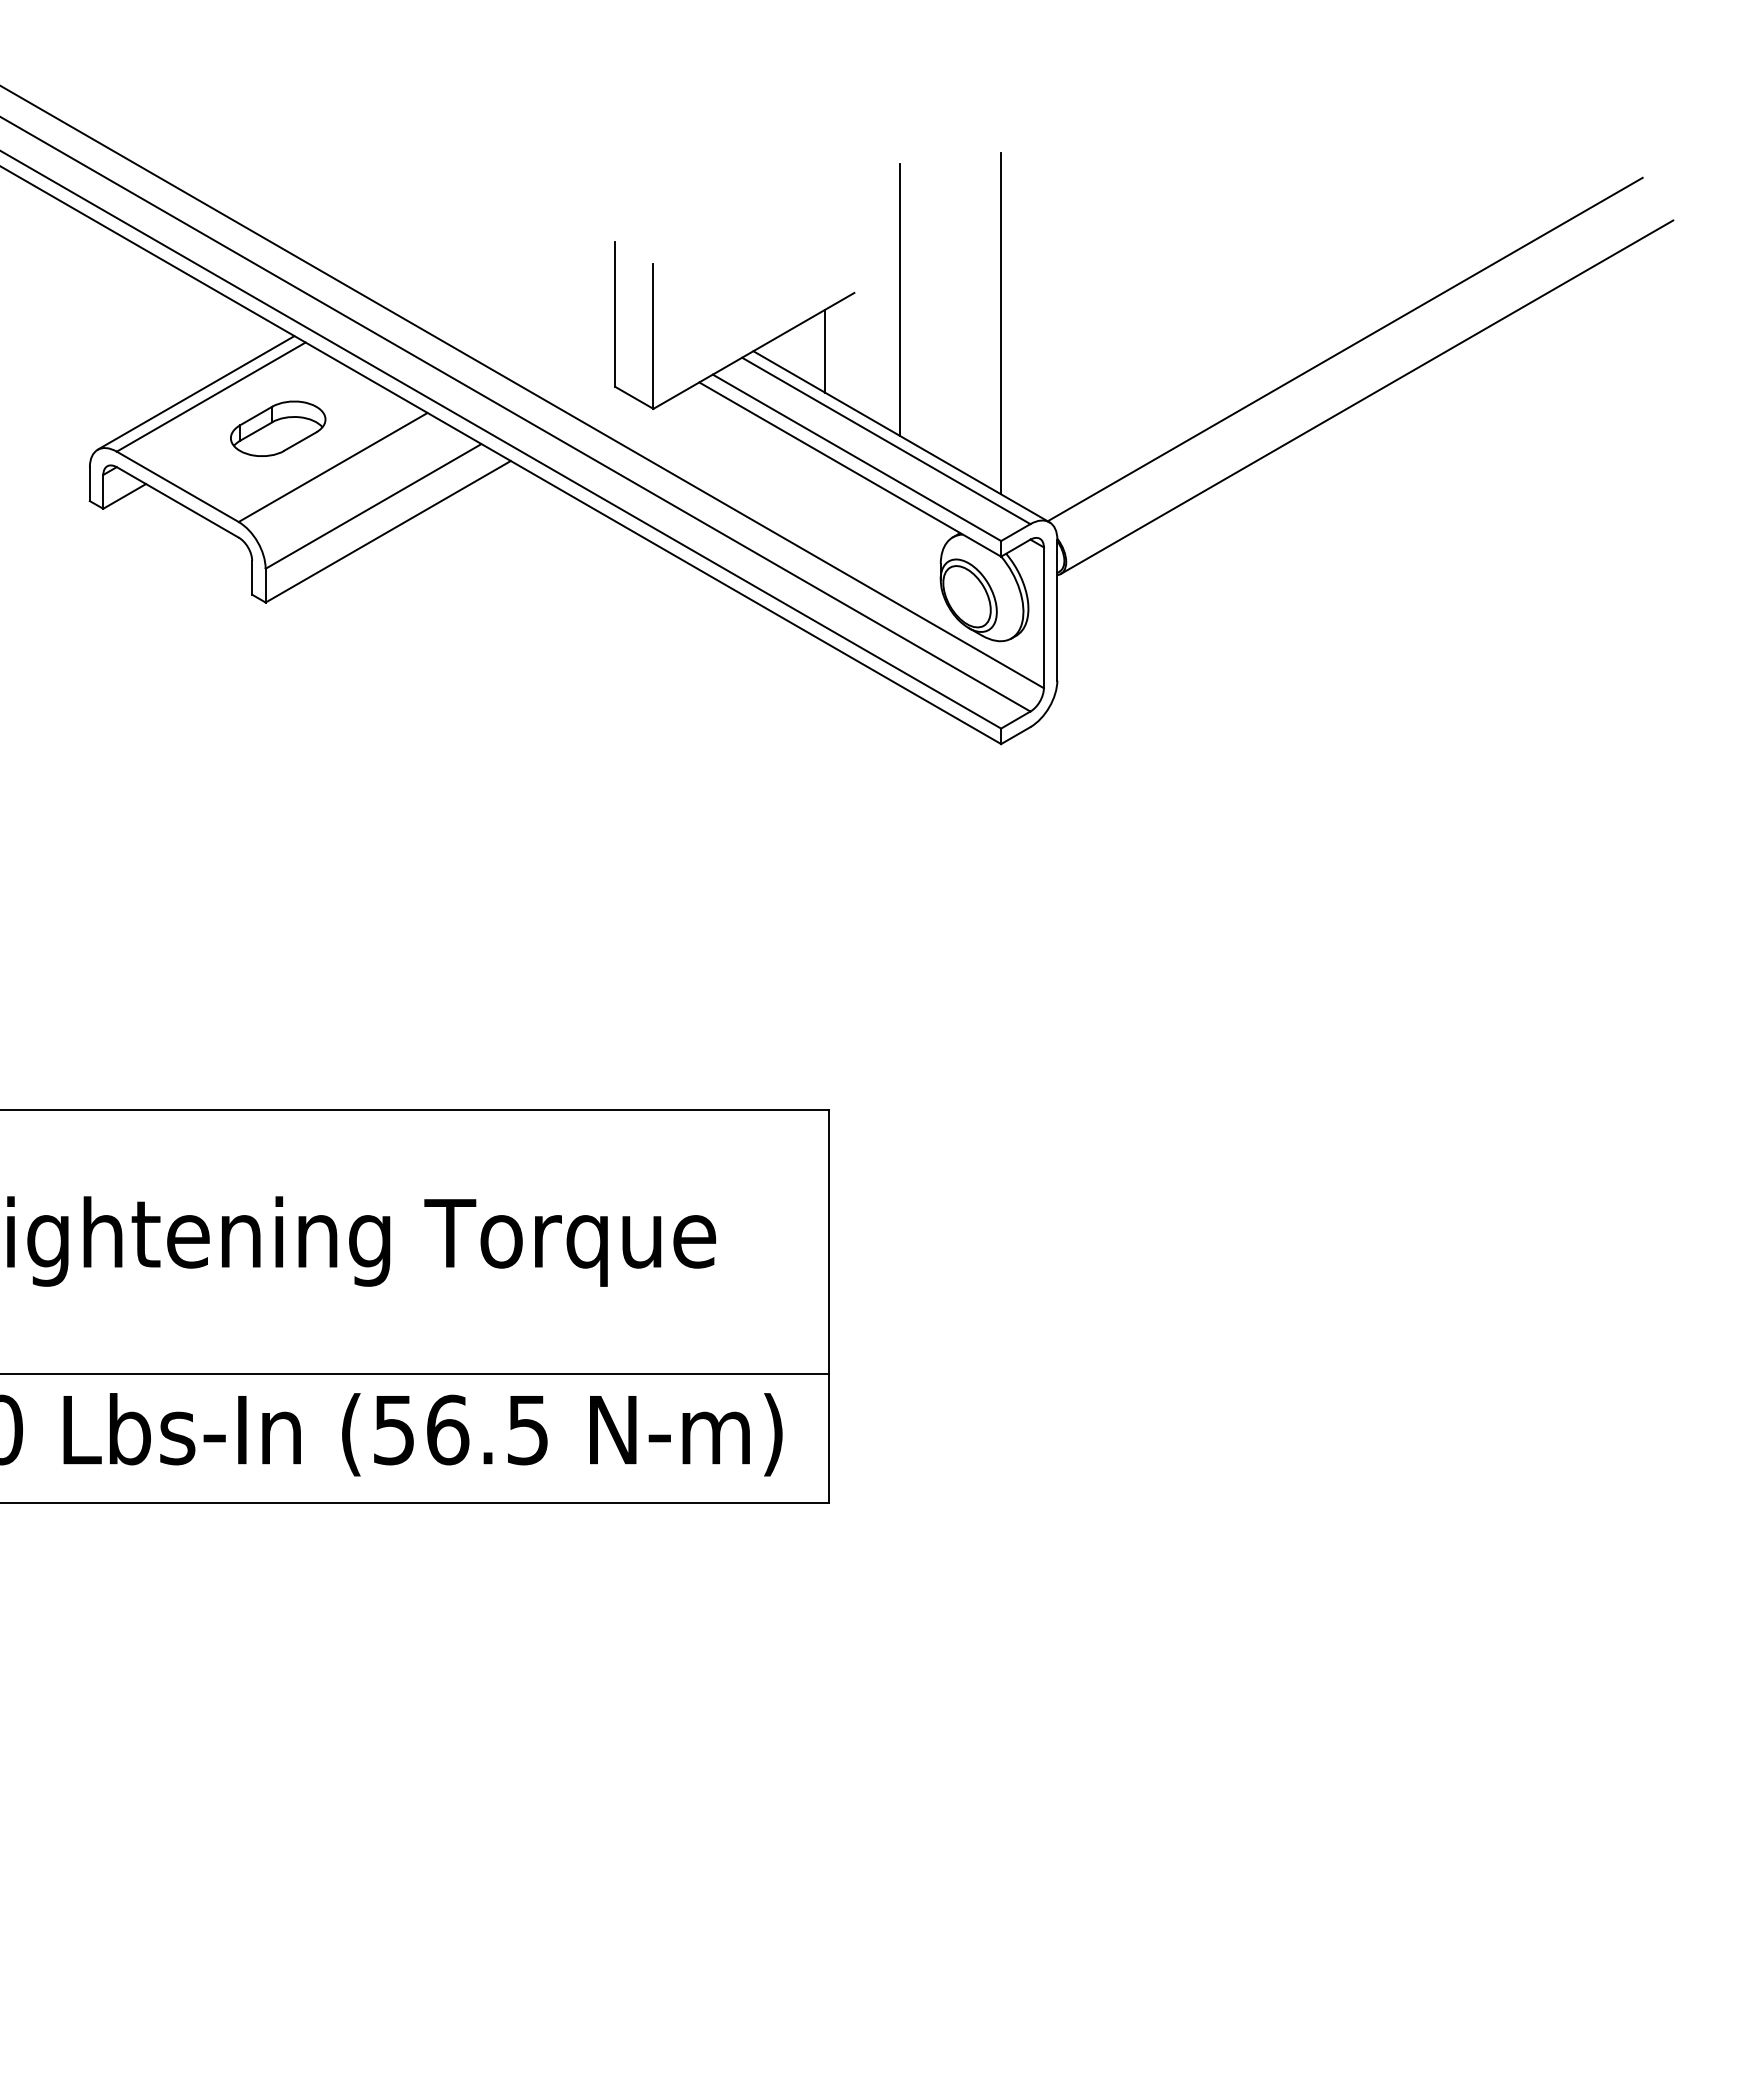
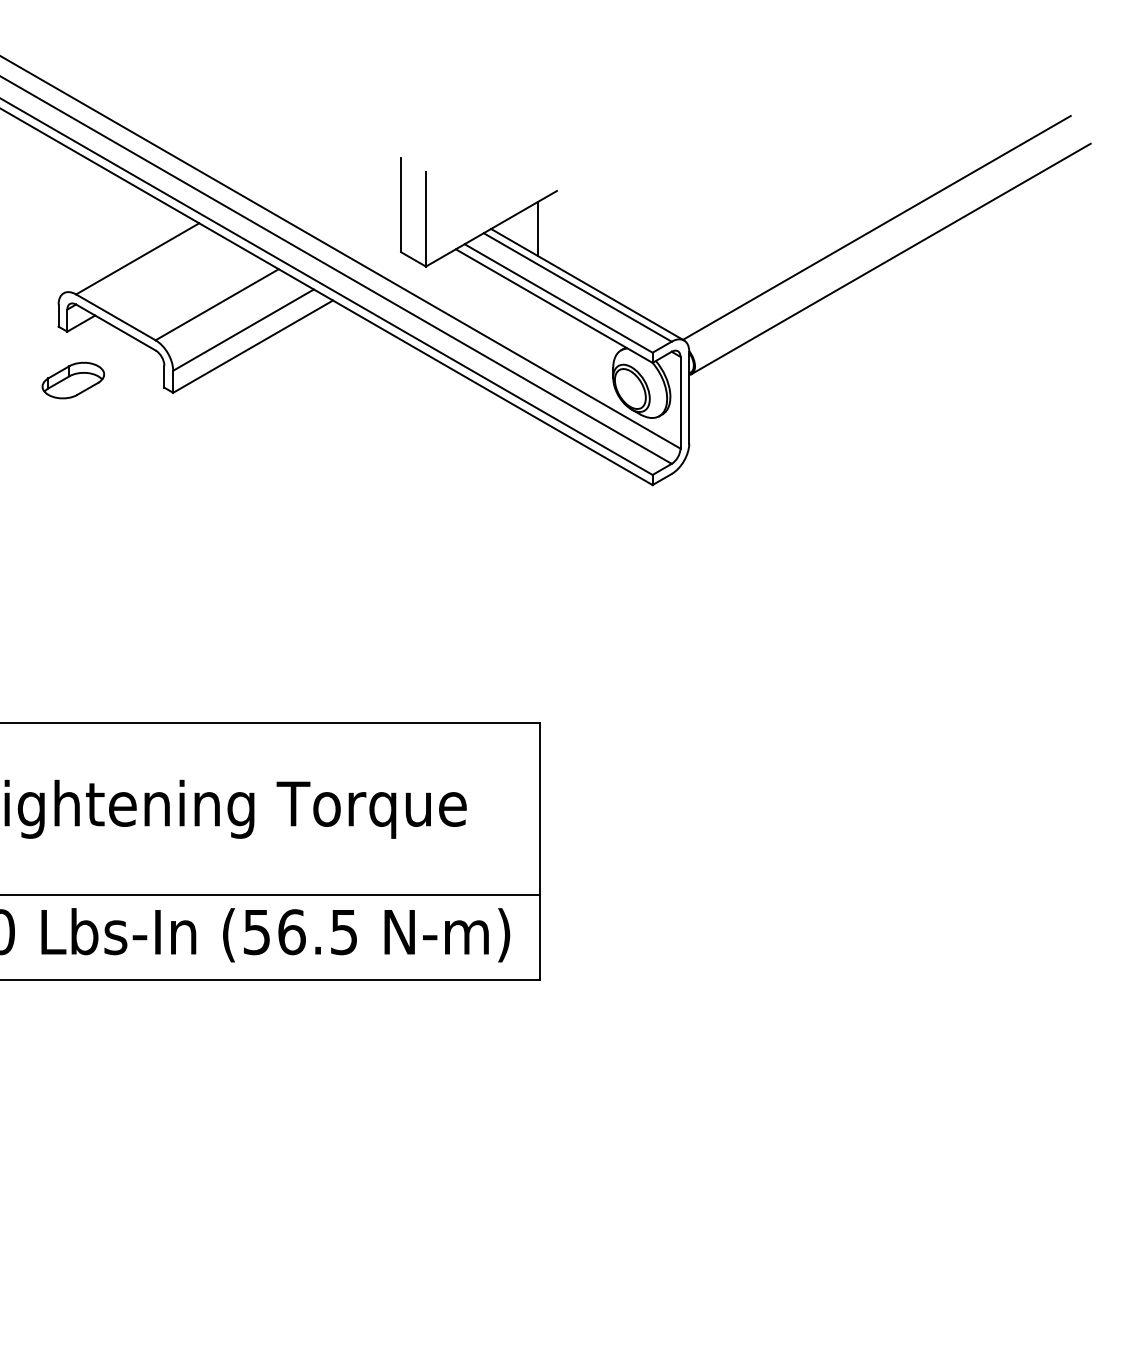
line: (899, 299) -> (586, 195), removed
line: (1000, 322) -> (652, 210), removed
line: (195, 393) -> (127, 256), removed
part: (276, 428) -> (72, 380), moved

